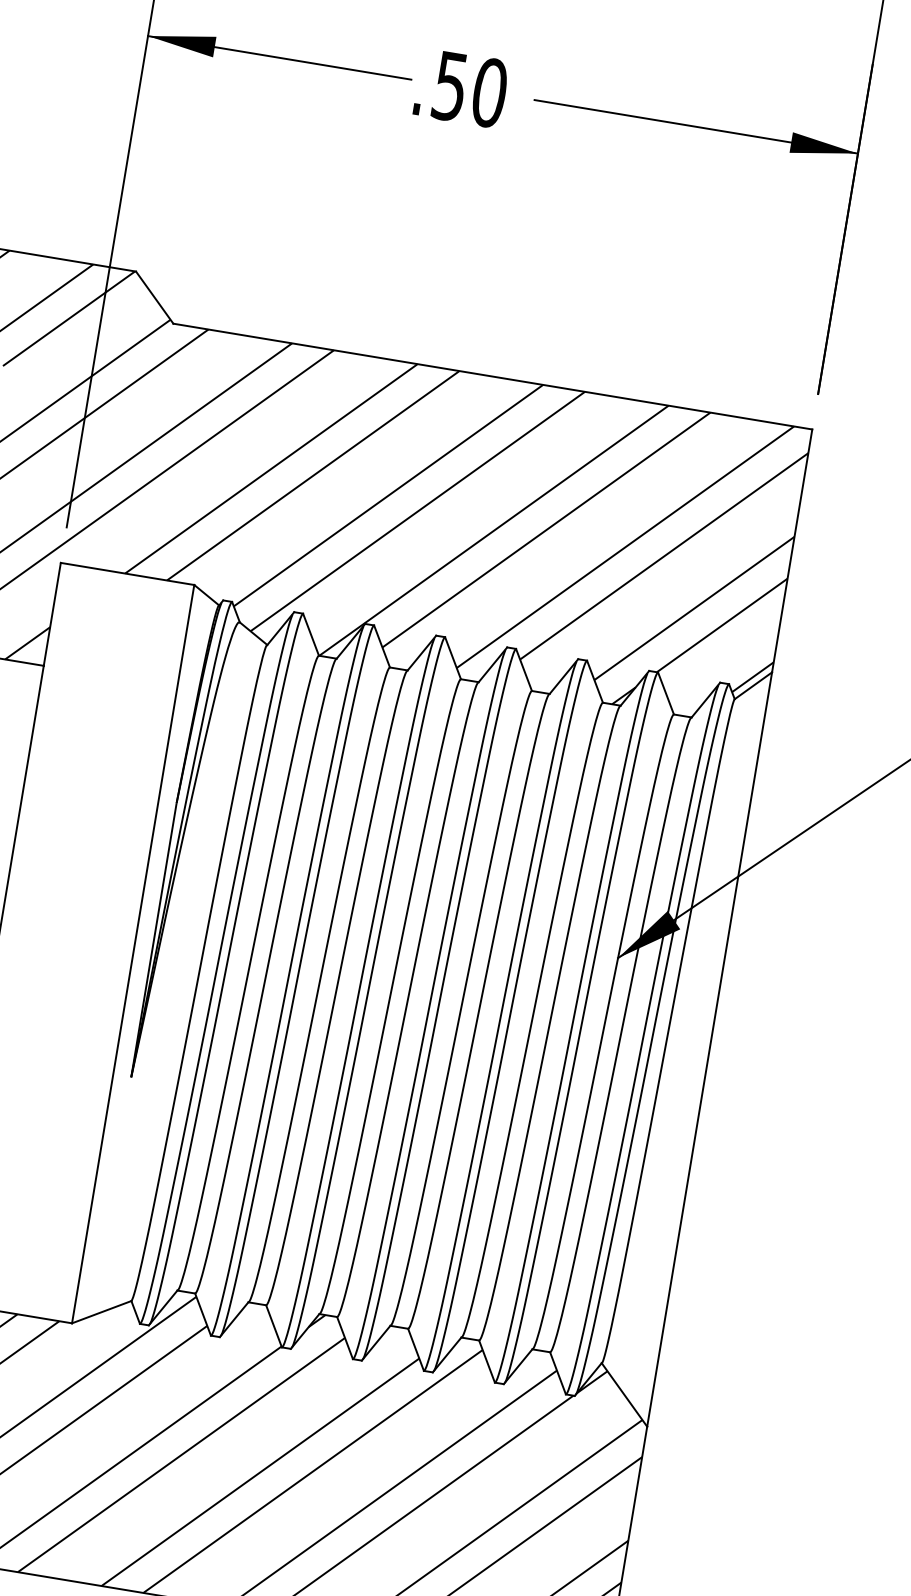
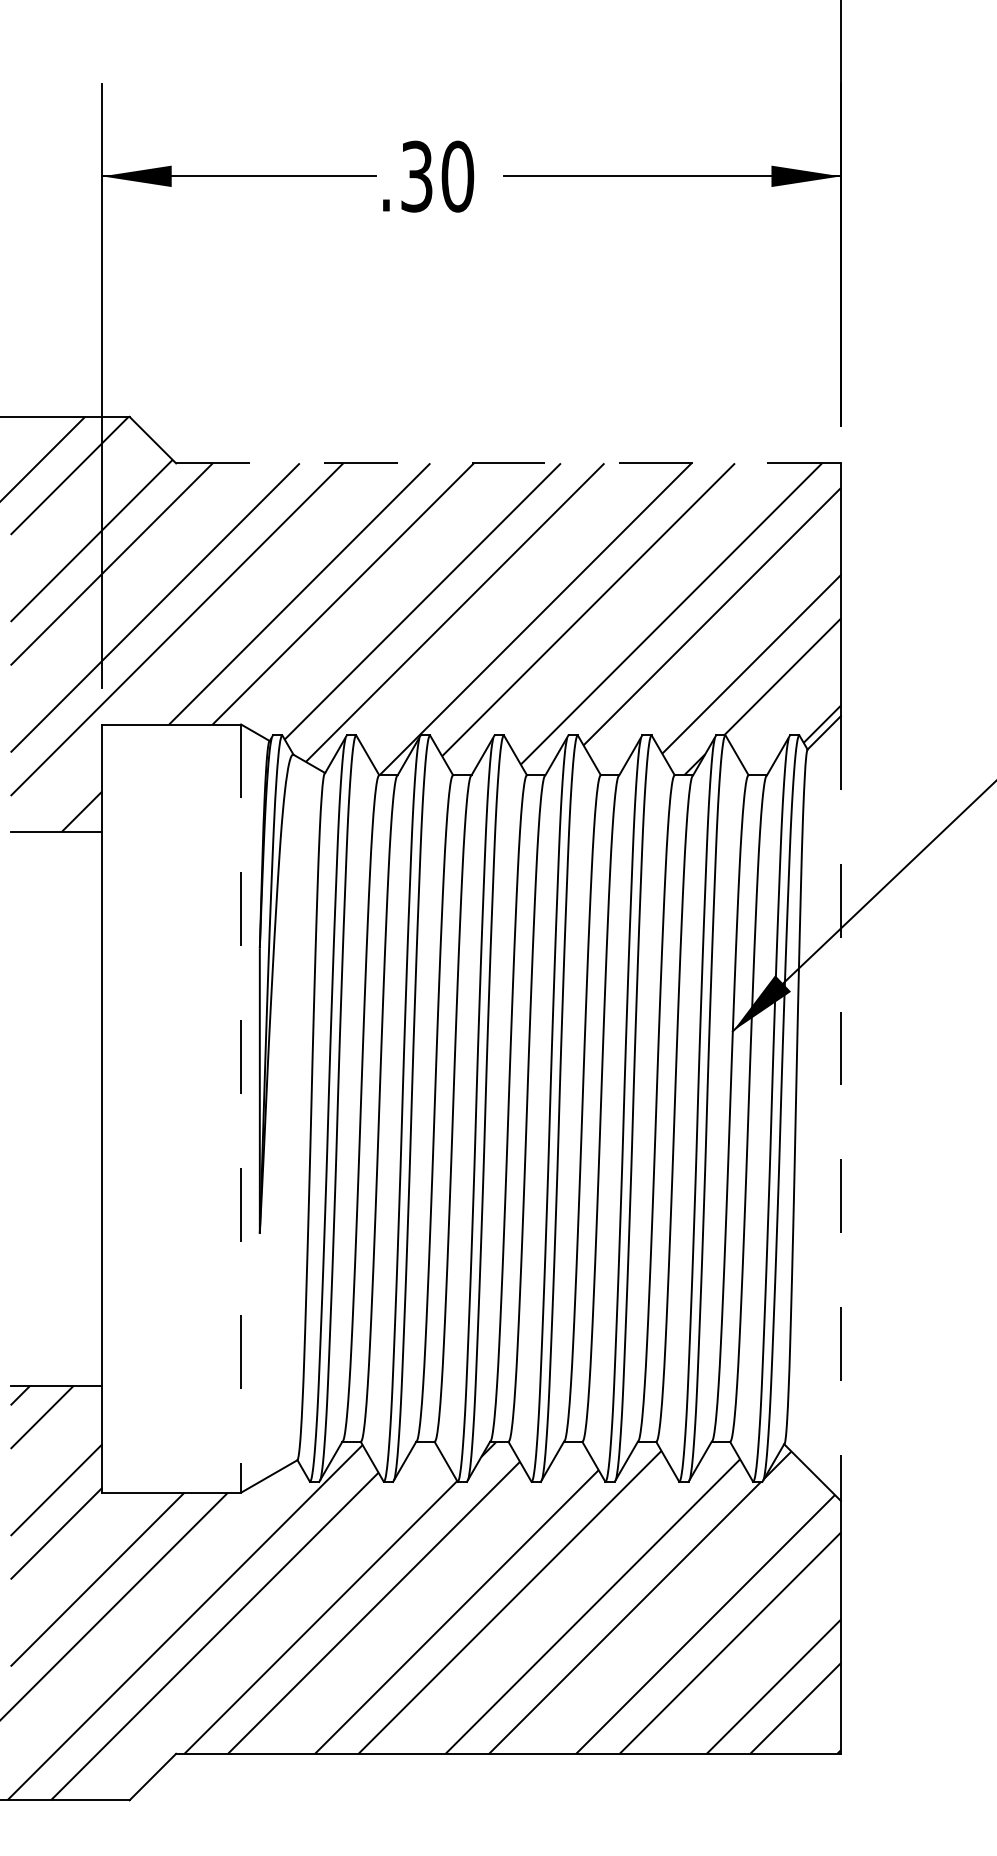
text: (450, 86) -> (416, 176), .50 -> .30
line: (493, 376) -> (509, 463), solid -> dashed
line: (133, 955) -> (241, 1109), solid -> dashed
line: (709, 1050) -> (840, 1109), solid -> dashed

